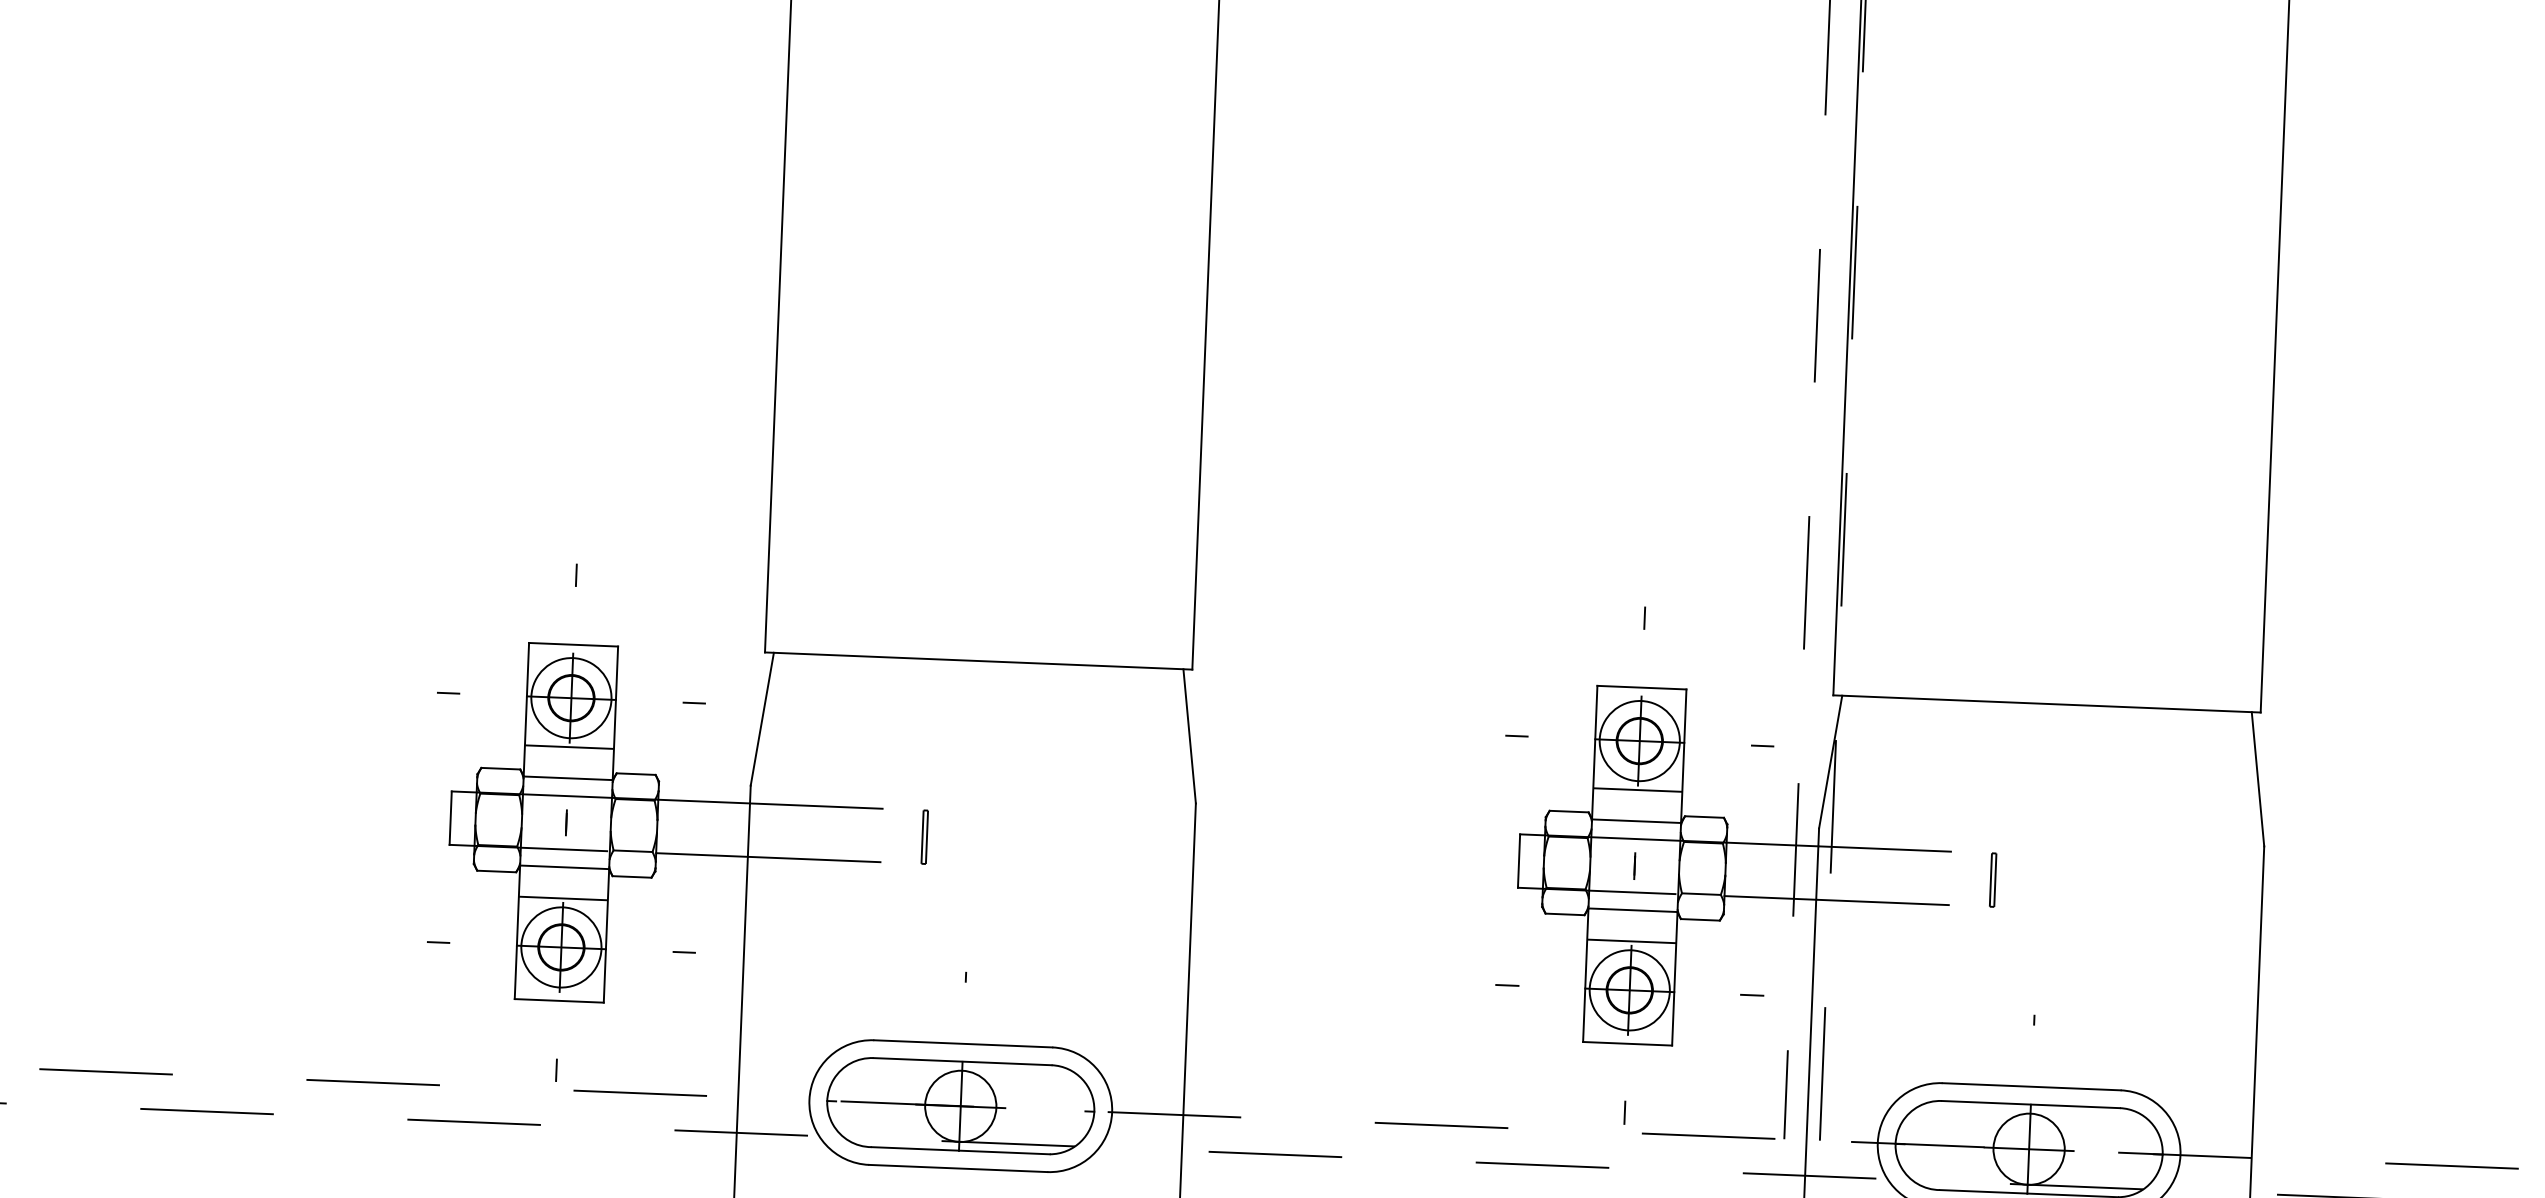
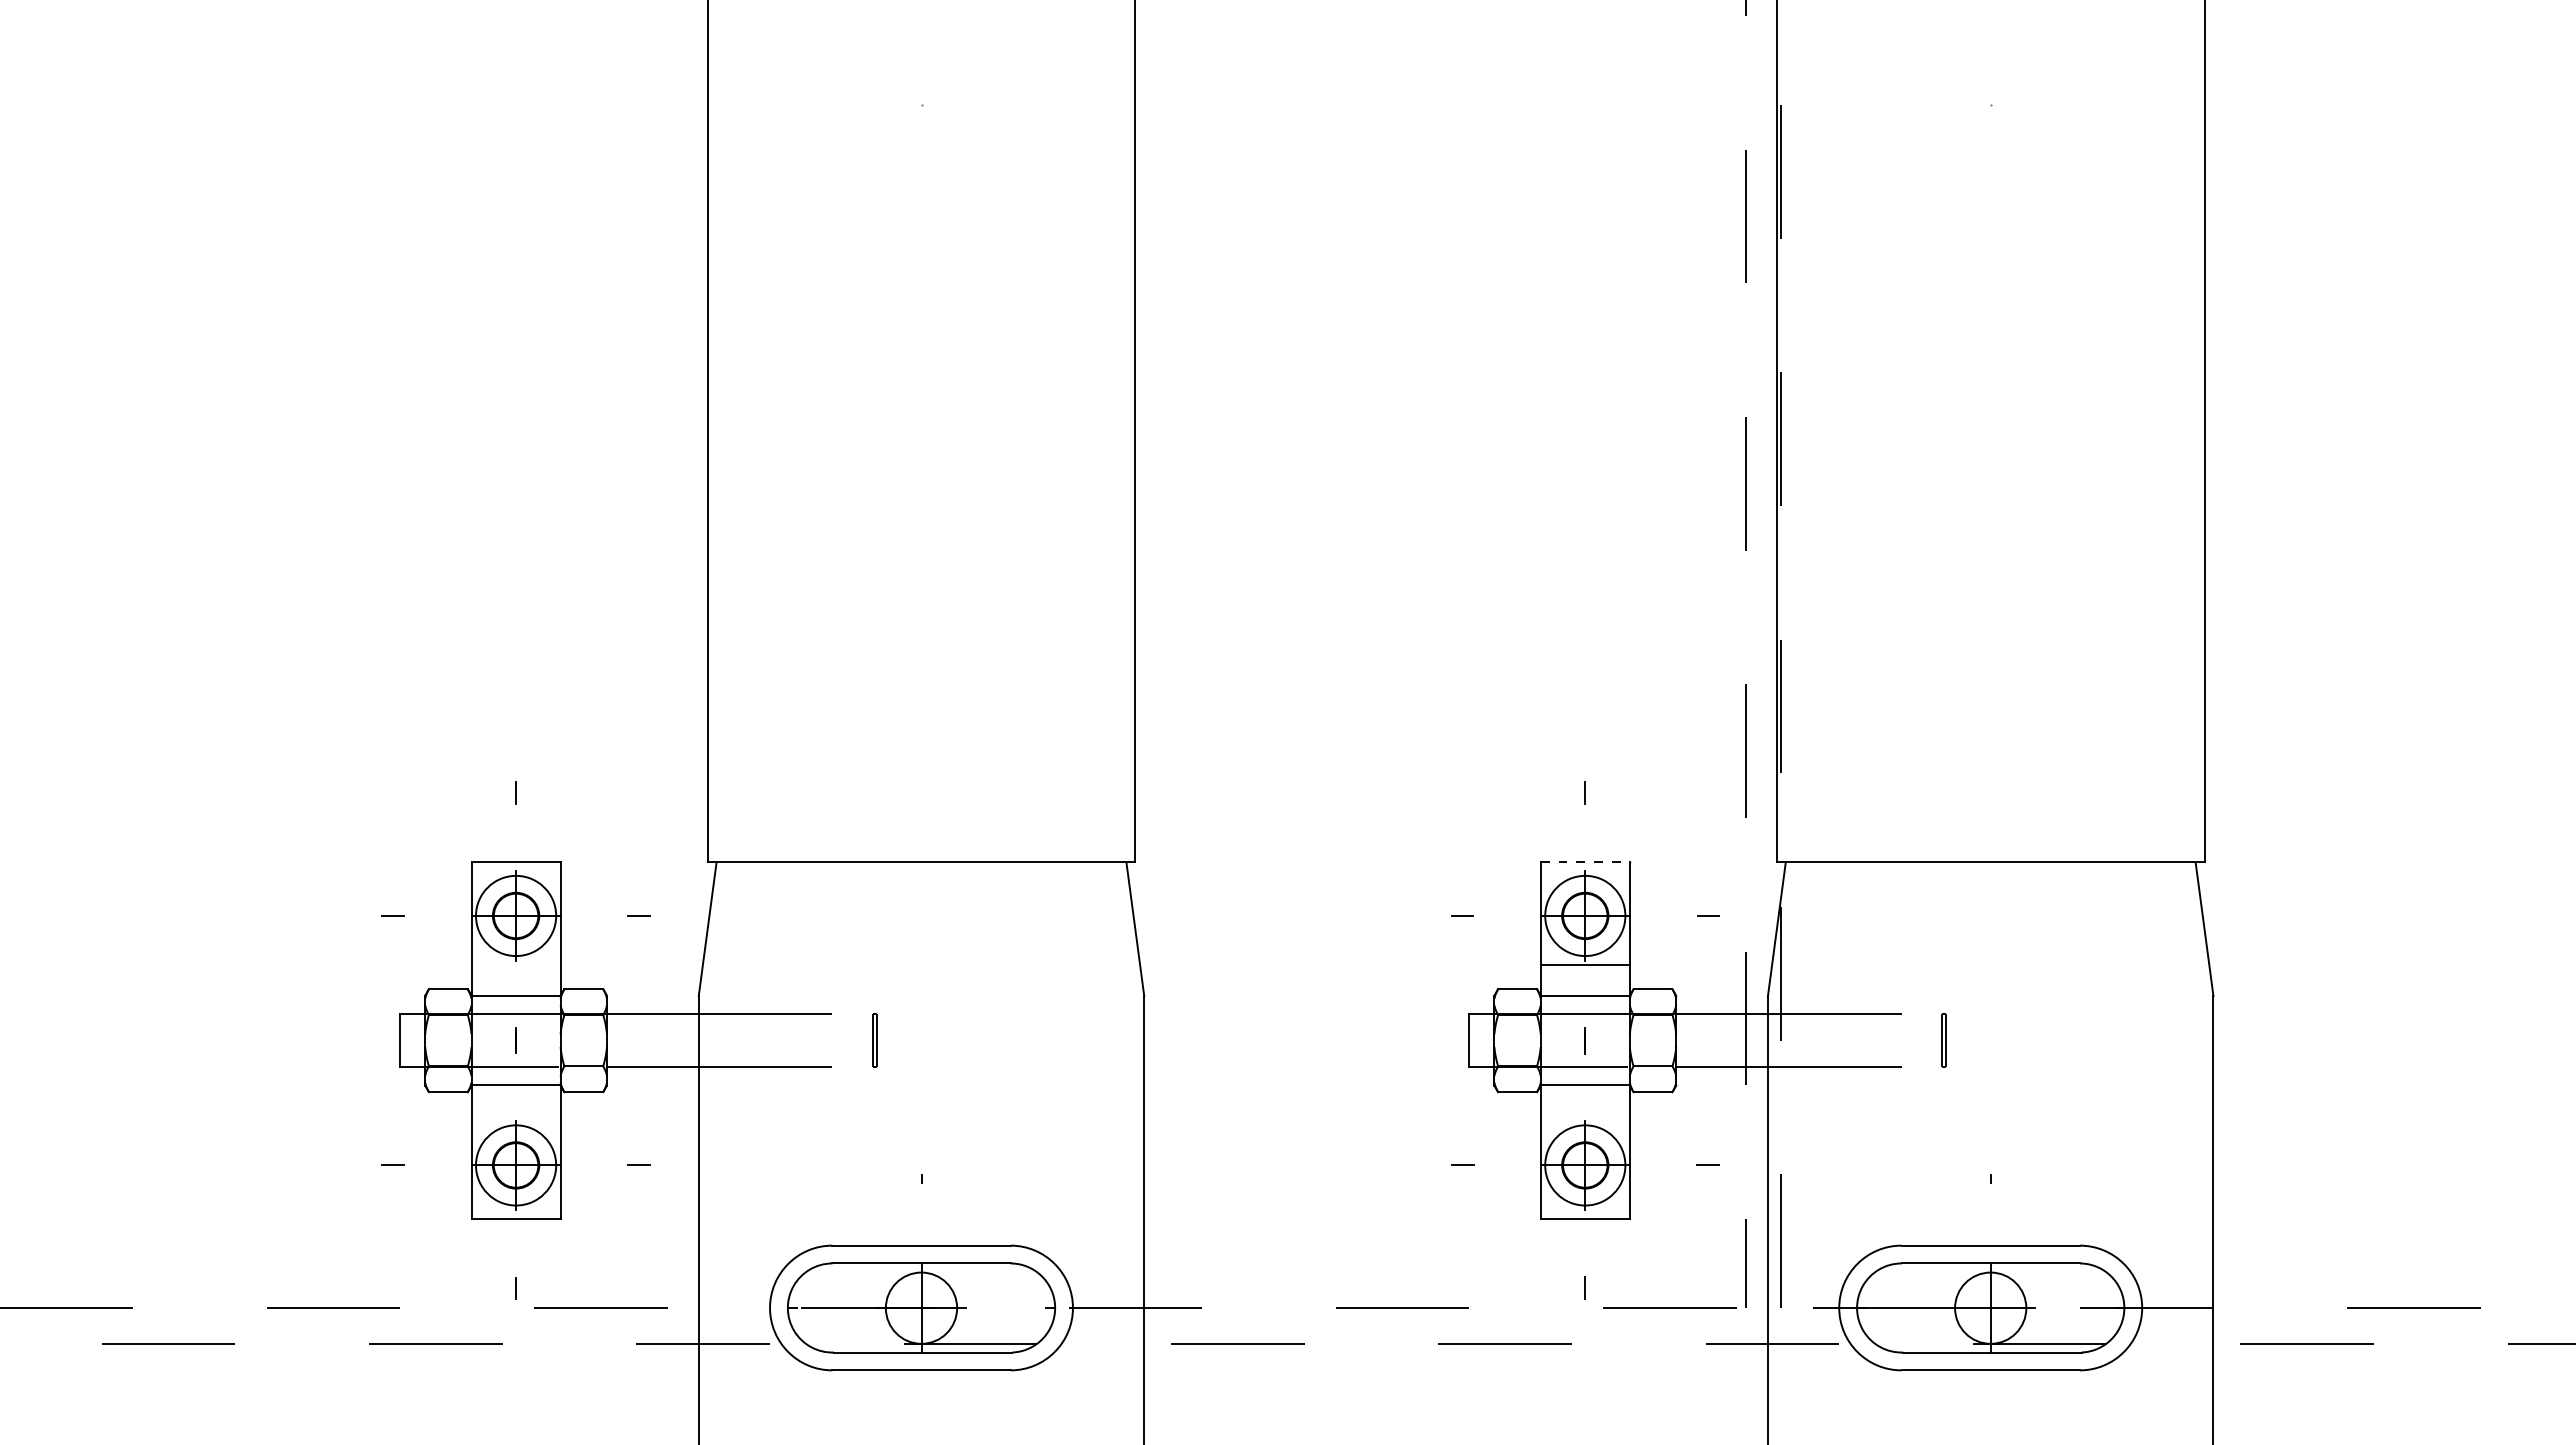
line: (1642, 687) -> (1585, 862), solid -> dashed
line: (568, 746) -> (515, 964), removed
line: (562, 898) -> (515, 1116), removed
line: (1630, 941) -> (1584, 1116), removed

